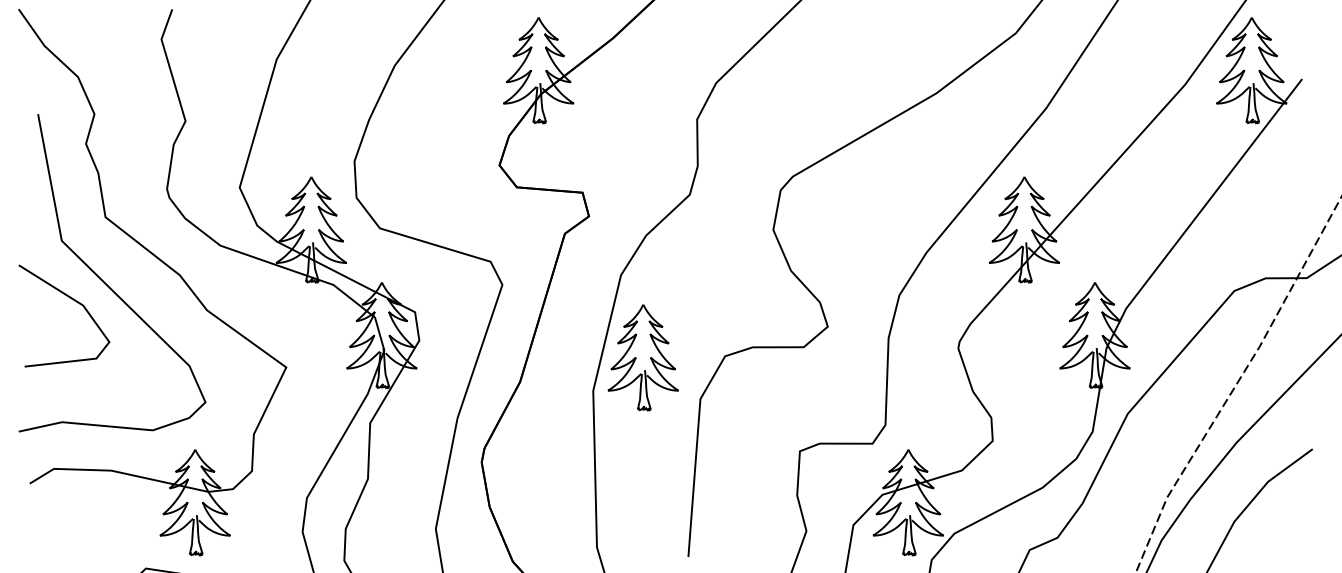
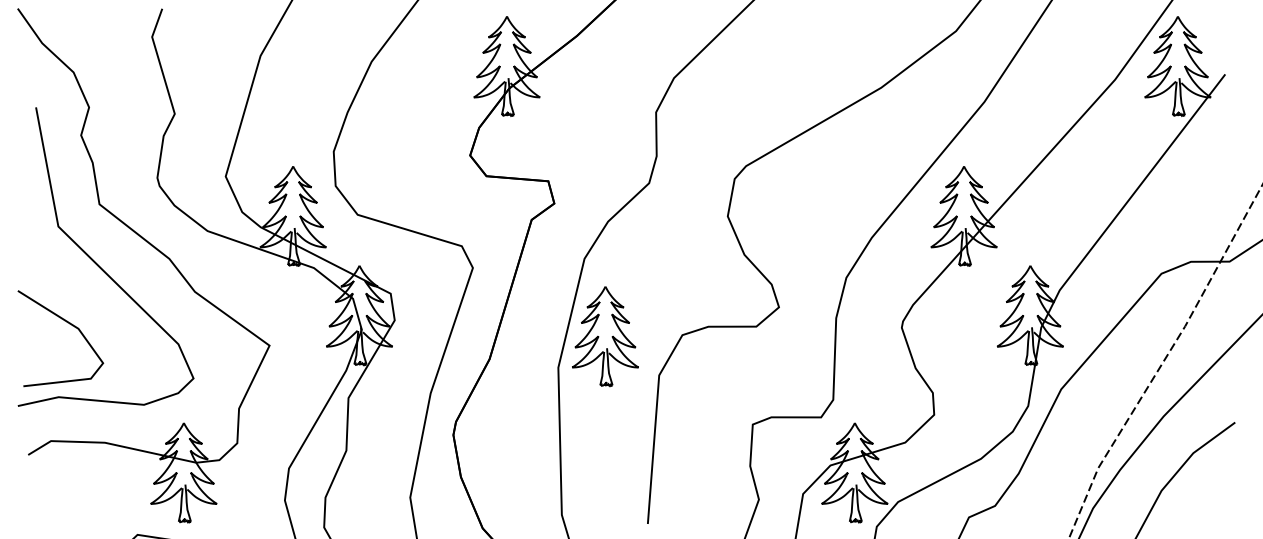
line: (74, 301) -> (70, 325), moved

